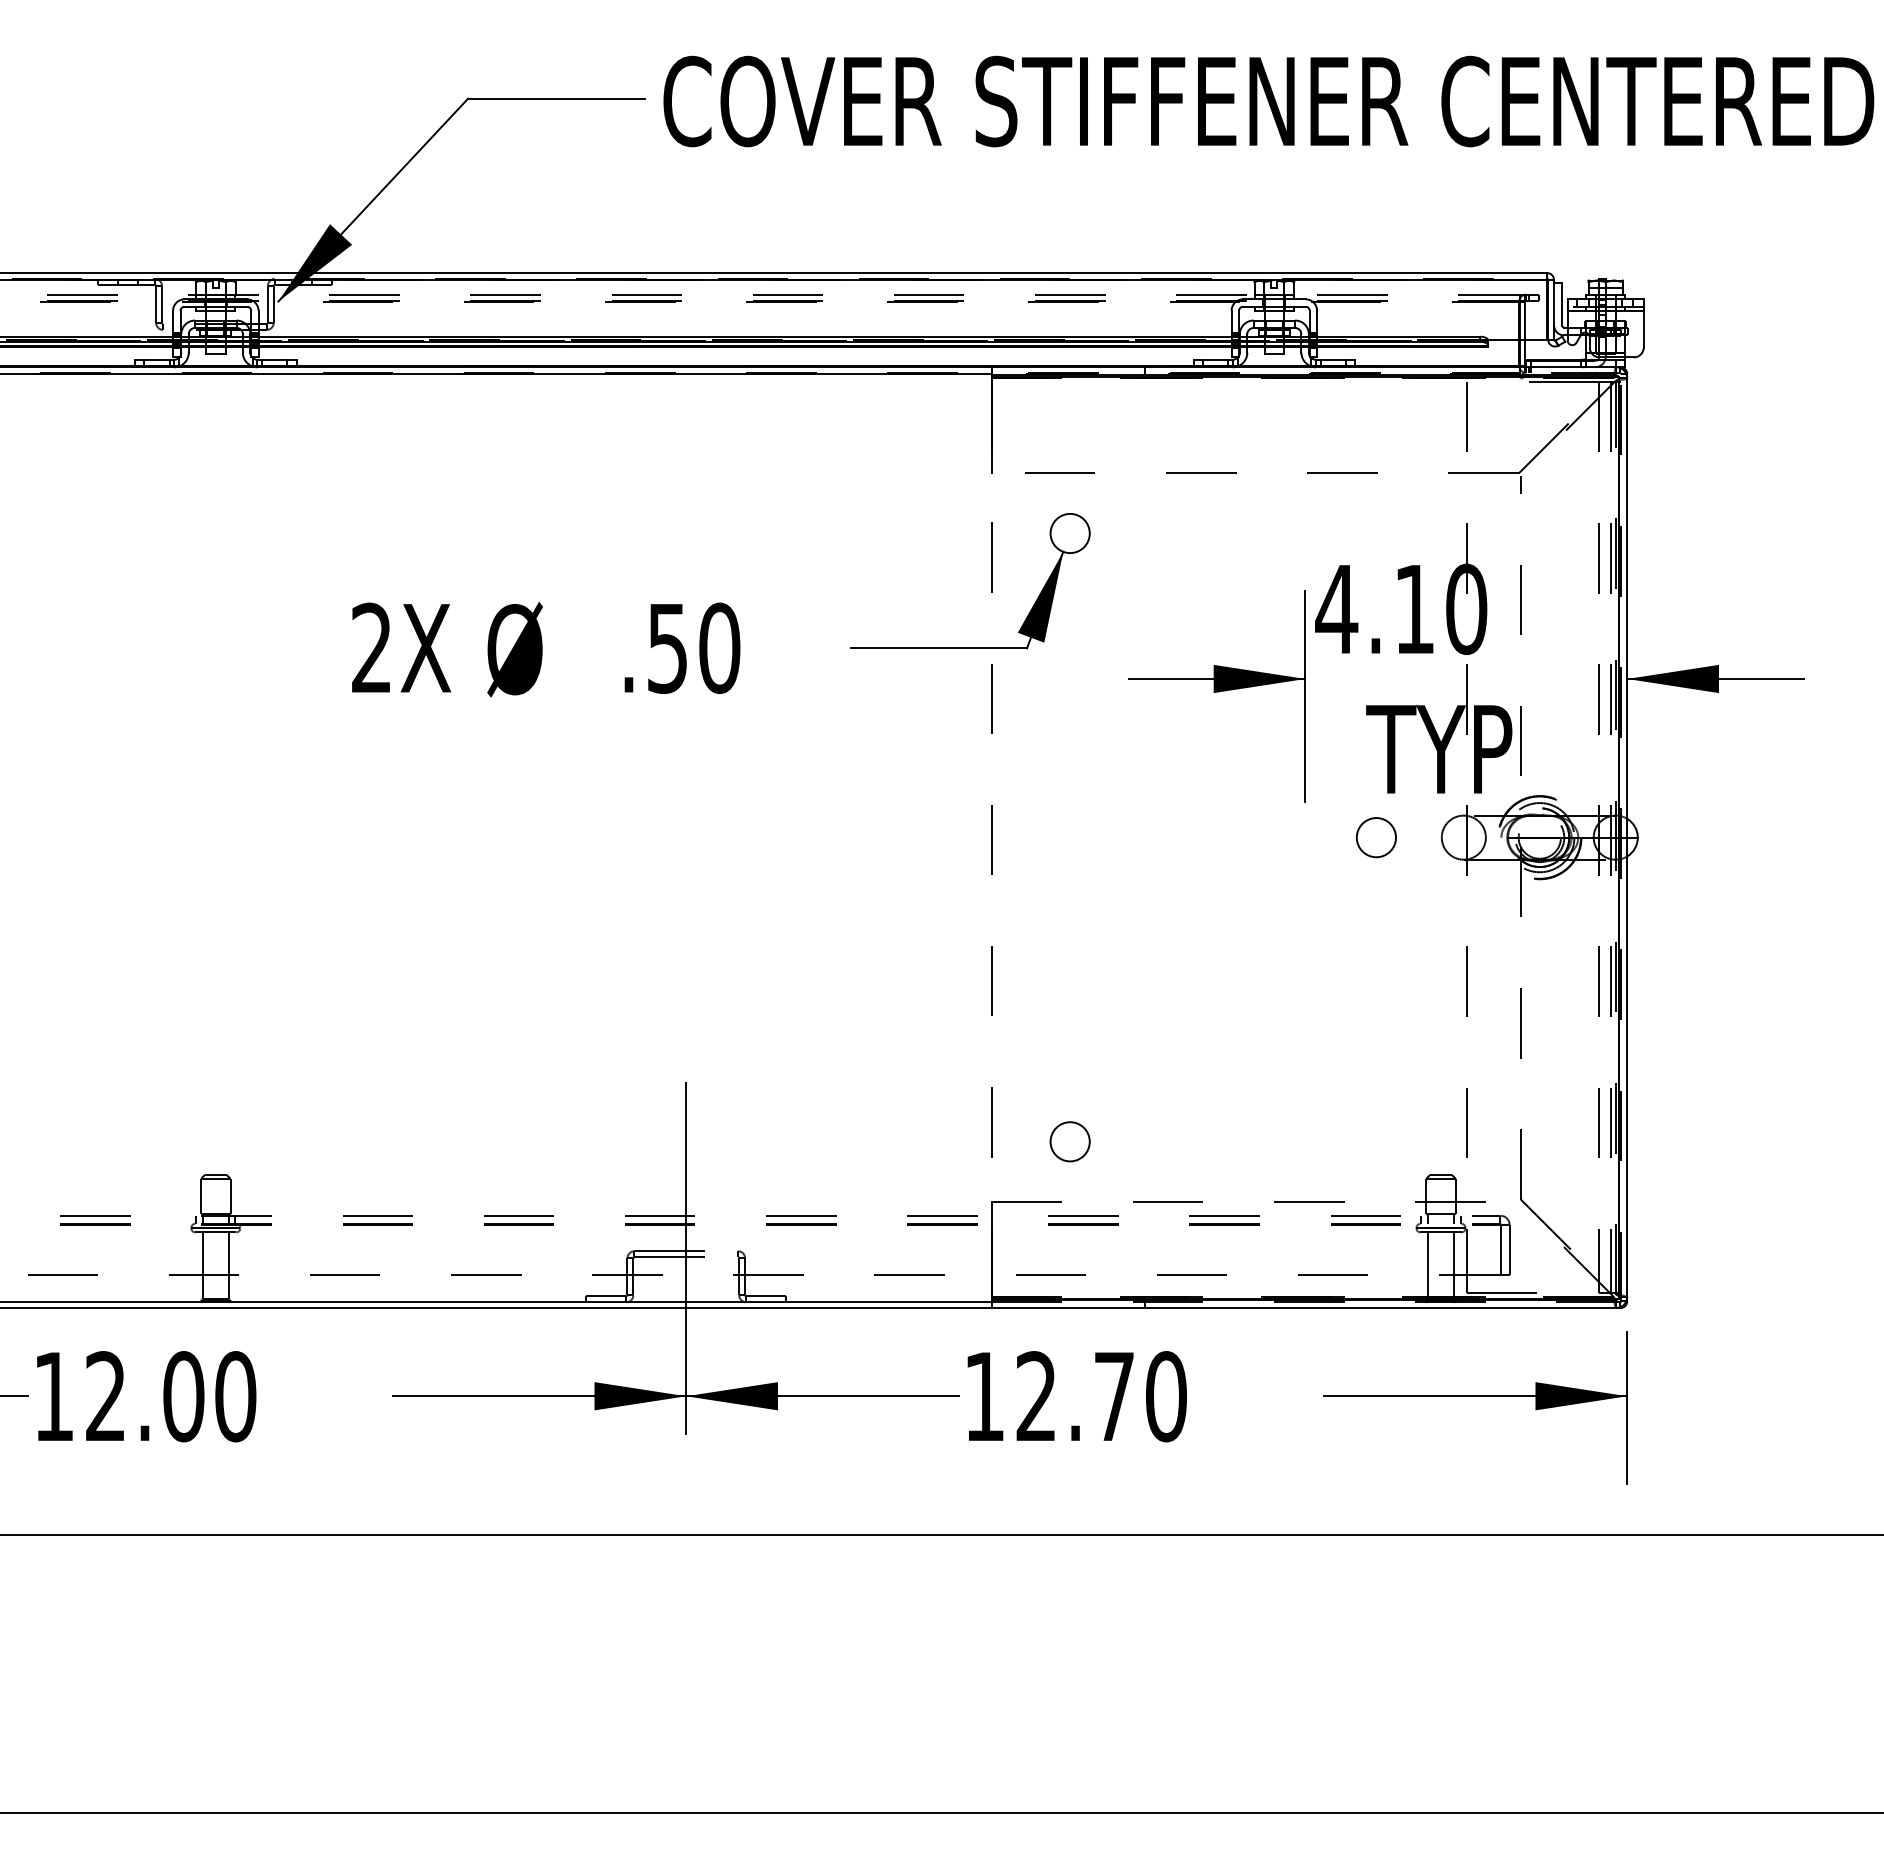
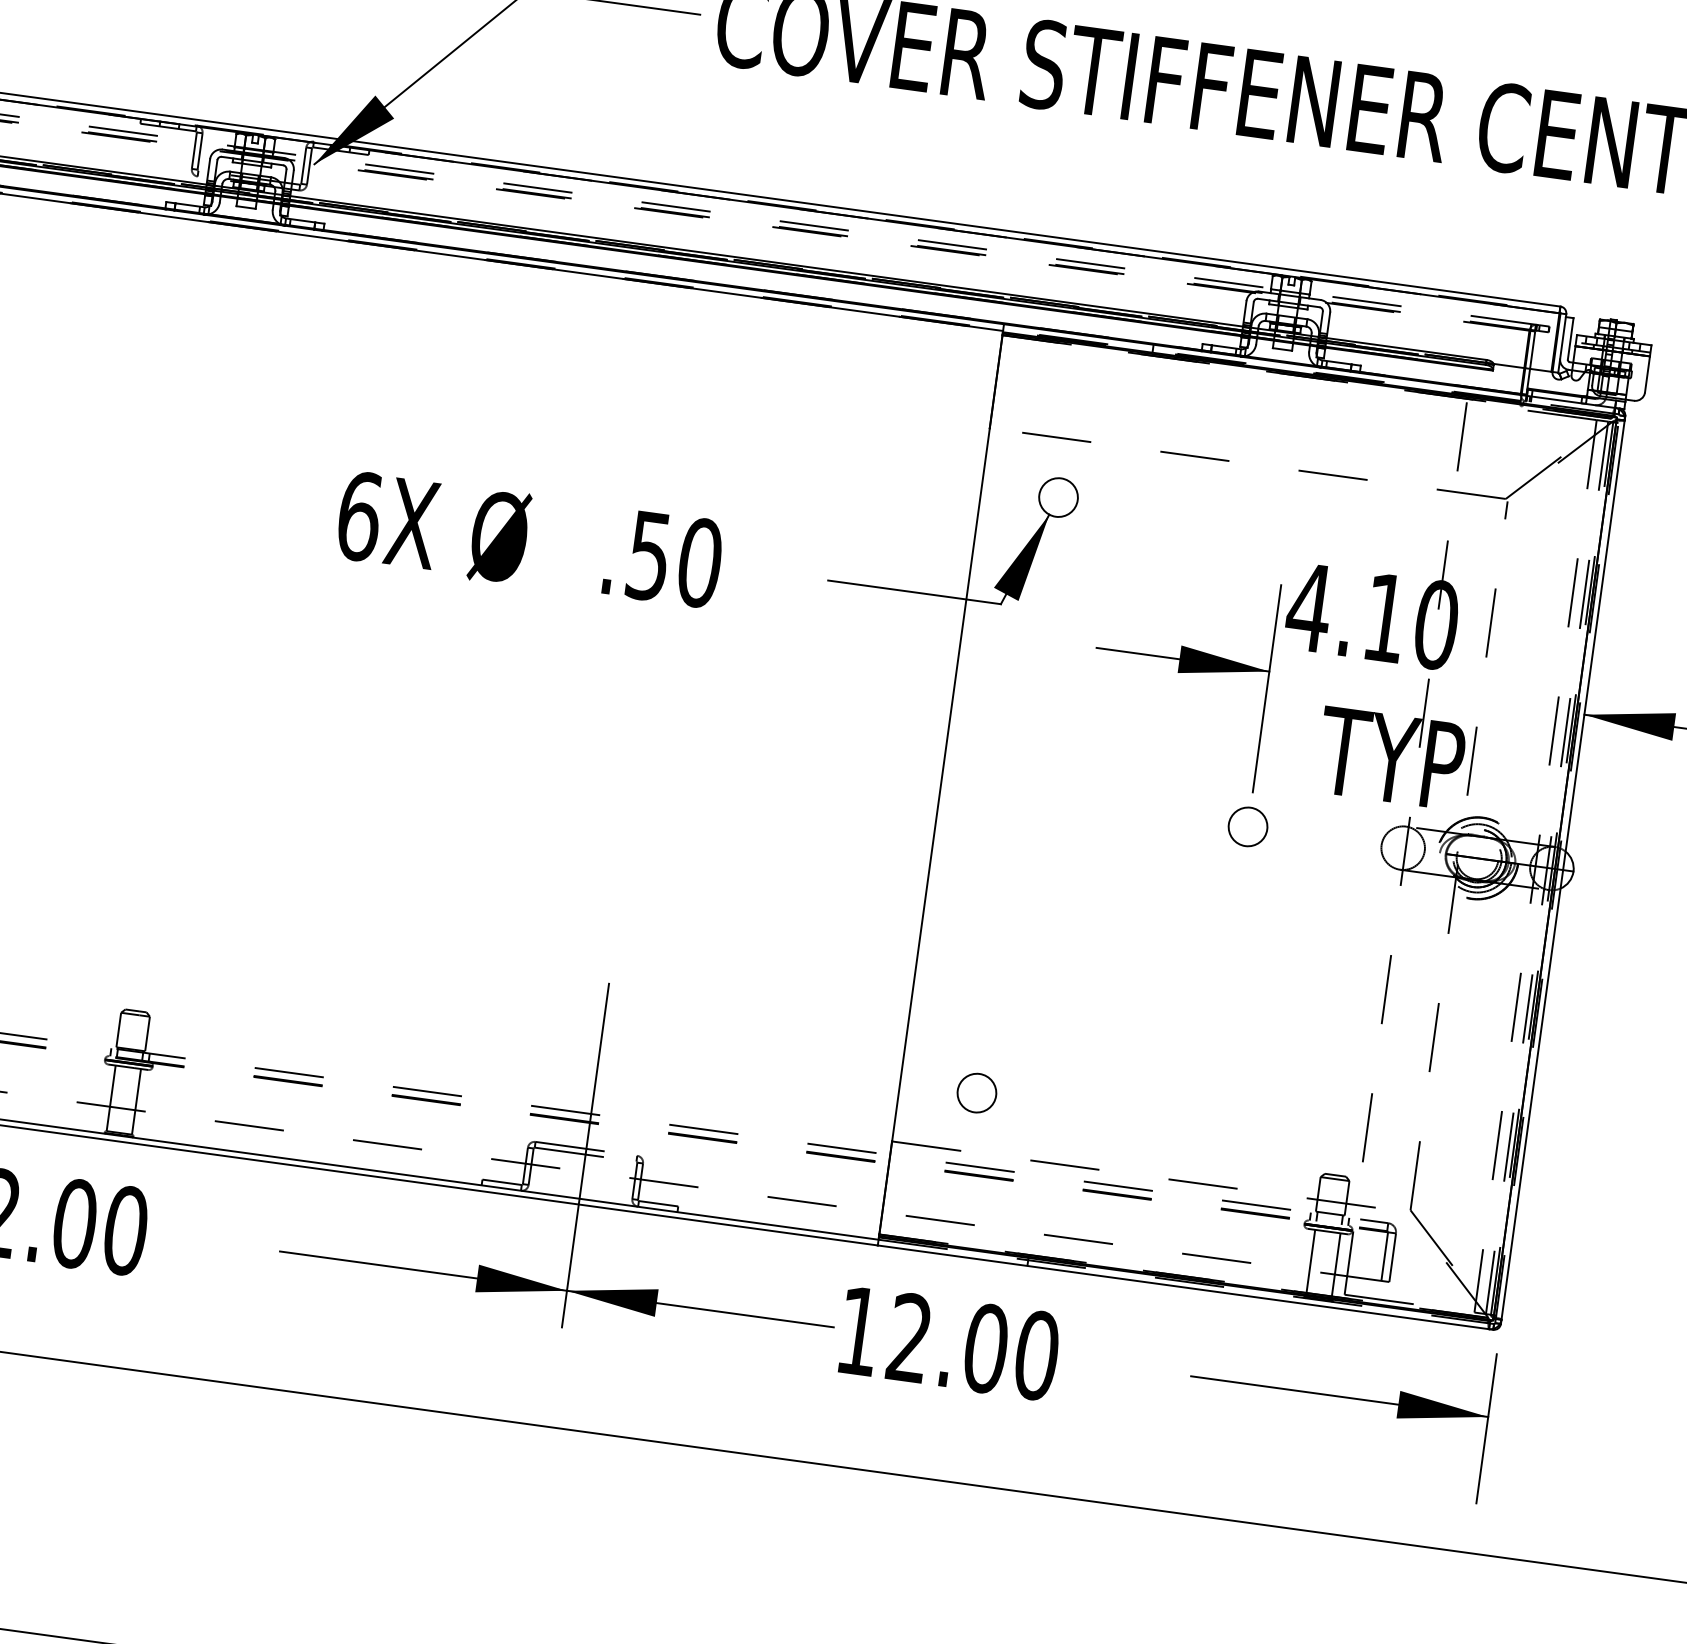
text: (371, 647) -> (359, 515), 2X -> 6X
line: (991, 837) -> (940, 784), dashed -> solid
circle: (1375, 837) -> (1247, 826), moved
text: (1114, 1396) -> (986, 1348), 12.70 -> 12.00

